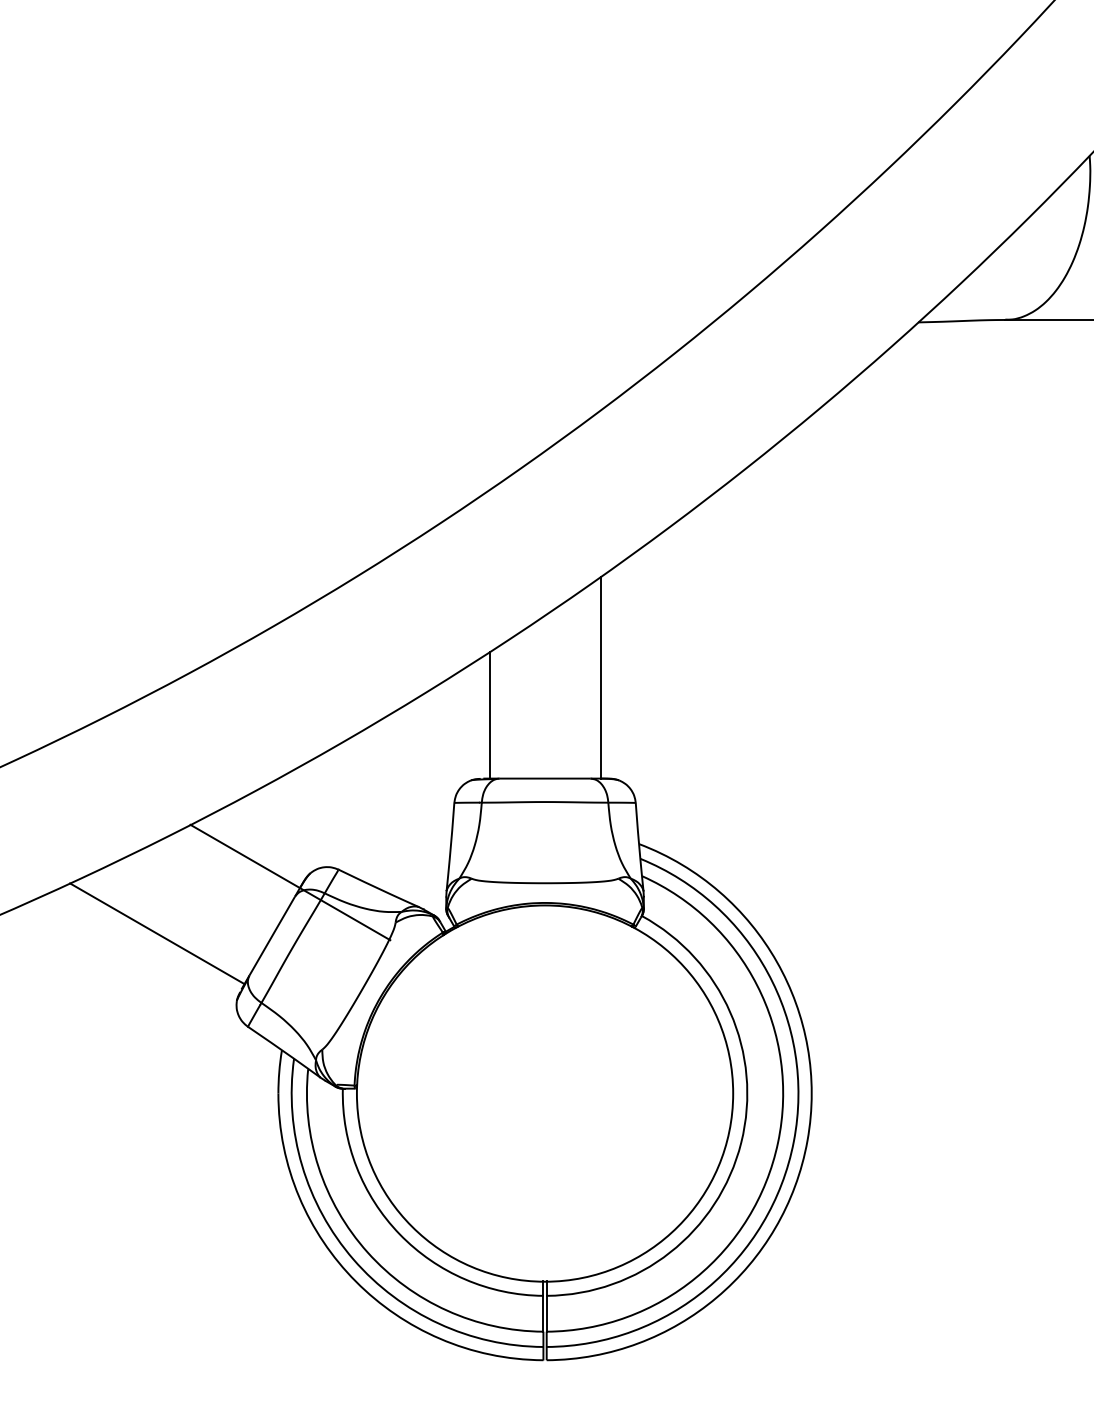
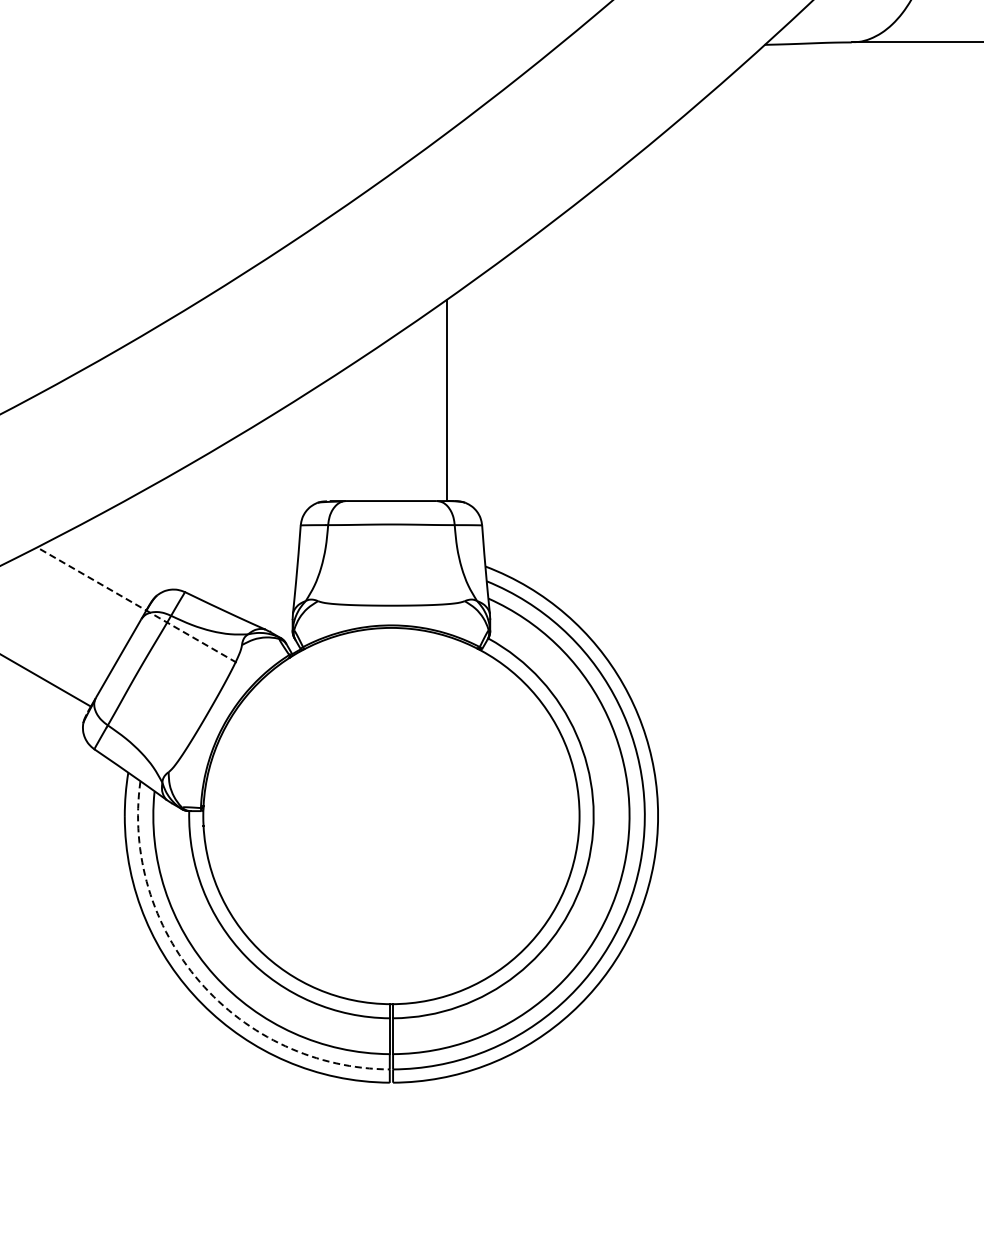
line: (489, 715) -> (335, 437), removed
line: (289, 882) -> (135, 604), solid -> dashed
arc: (353, 1259) -> (199, 981), solid -> dashed

